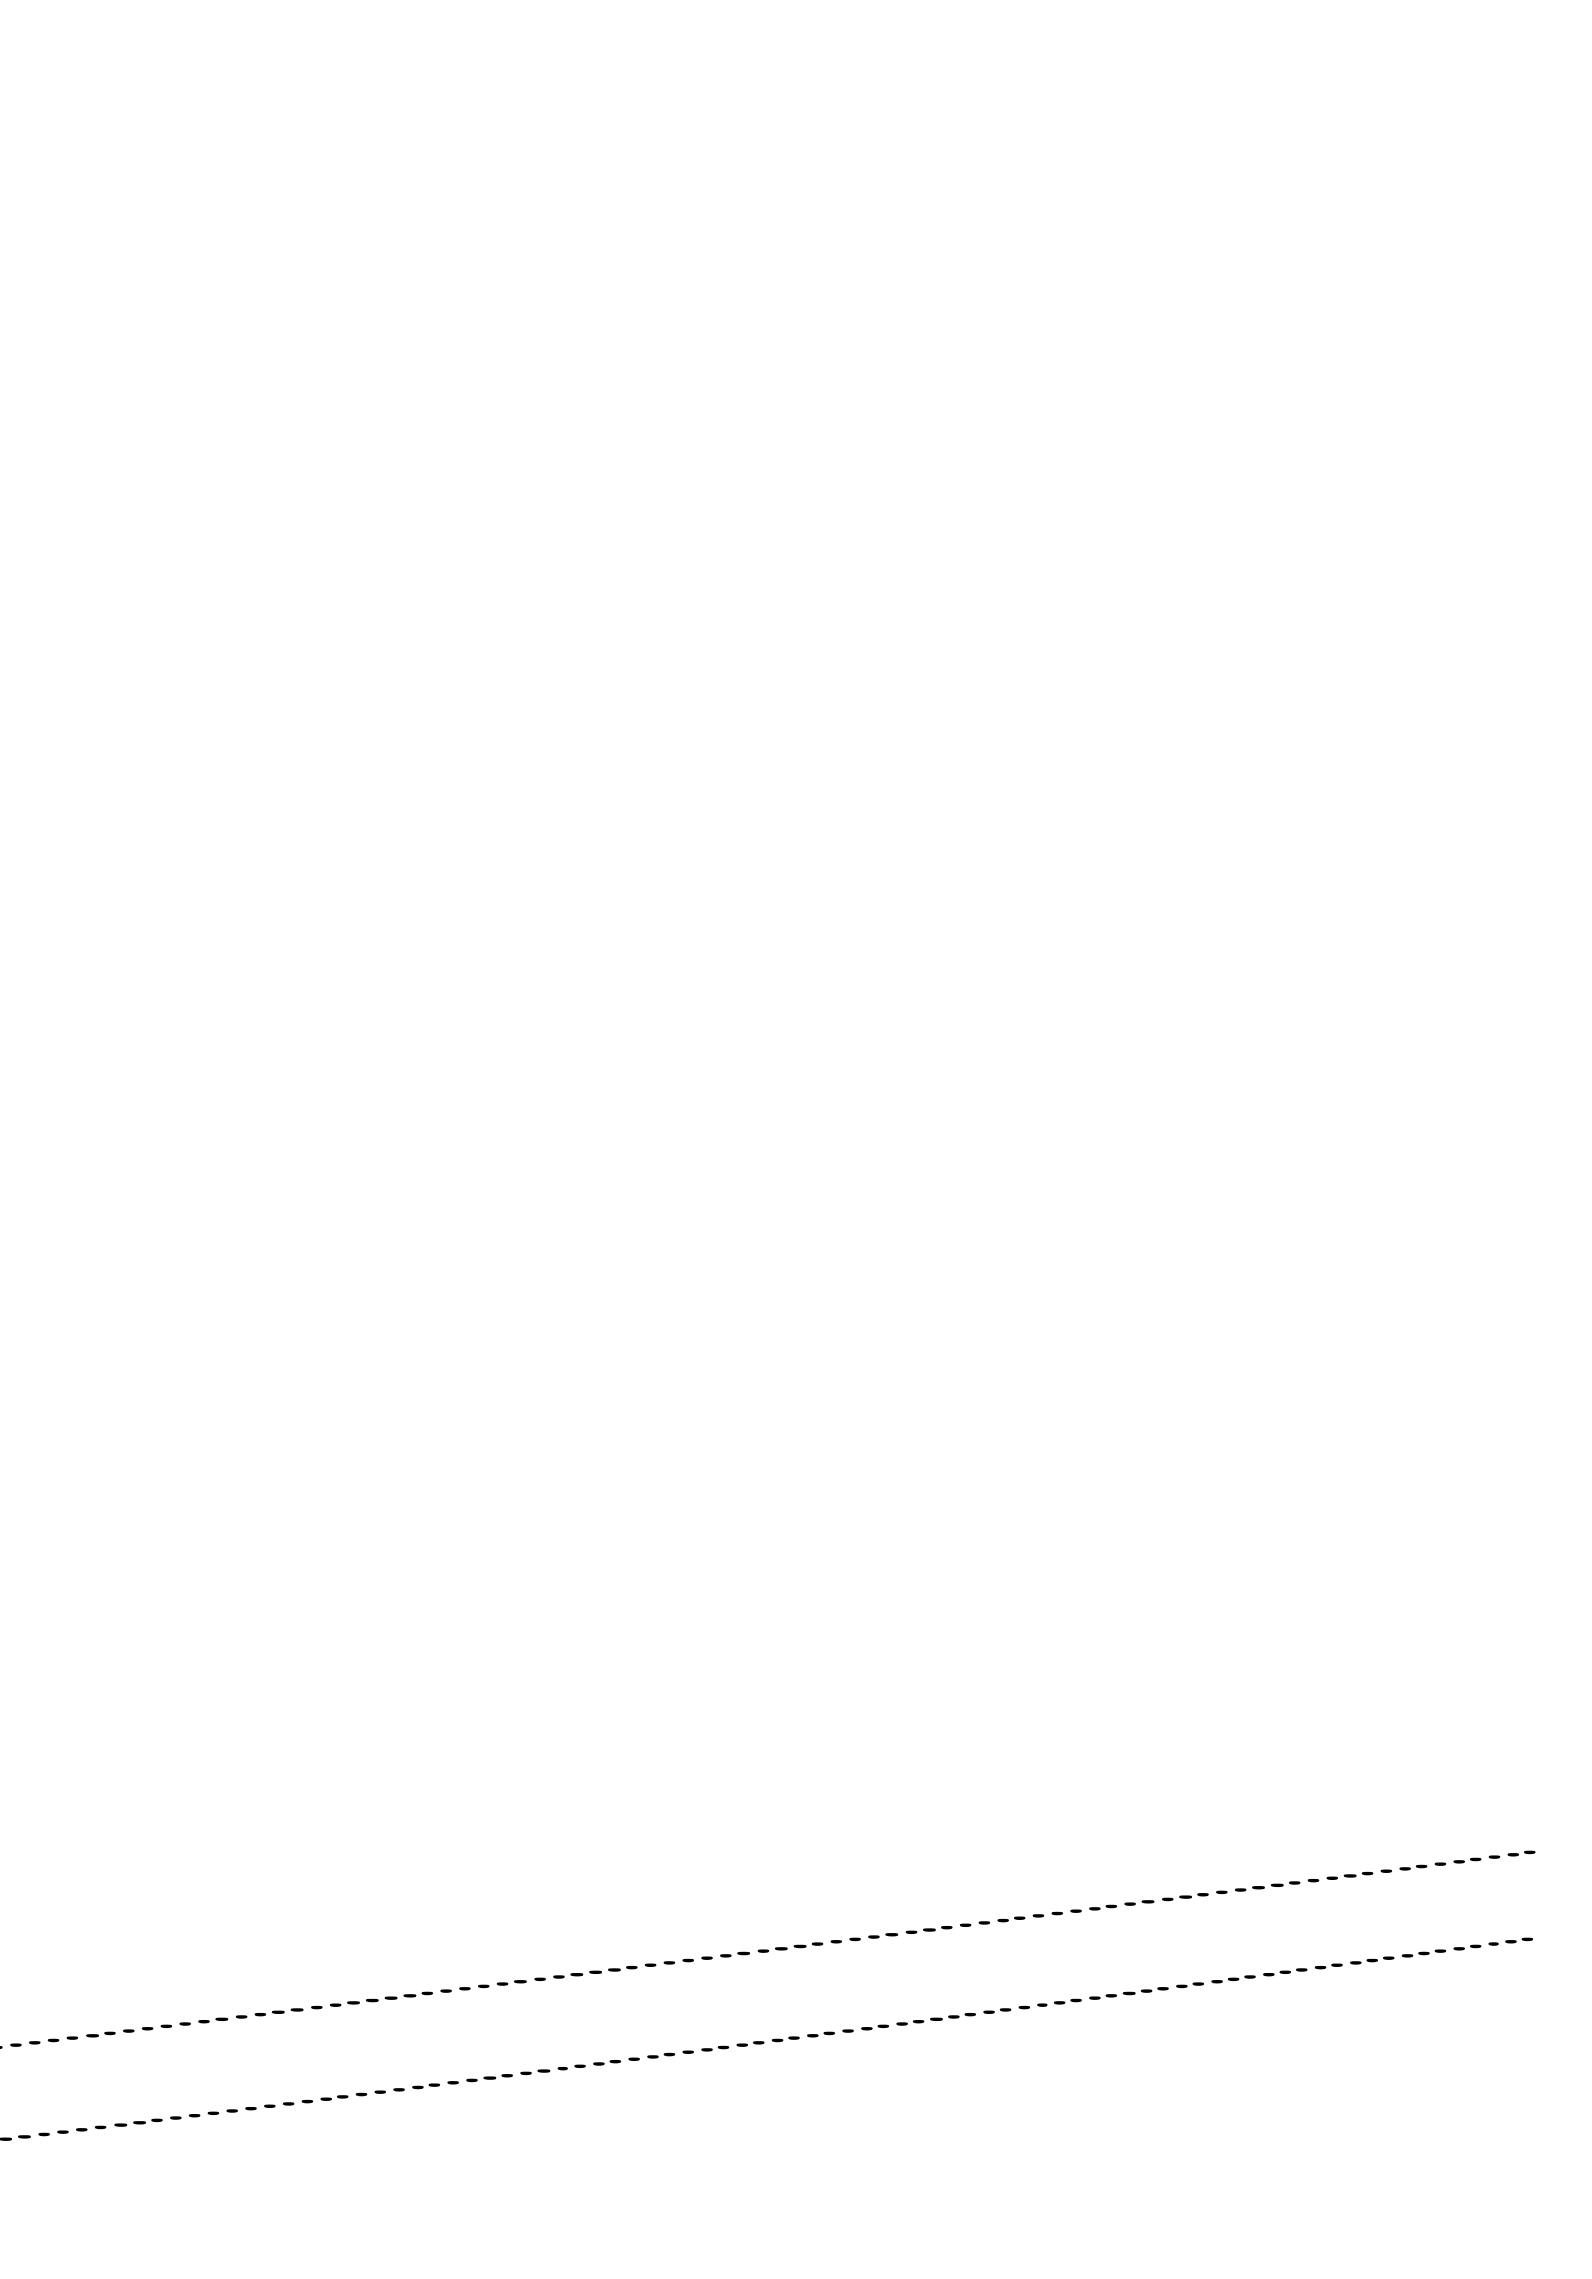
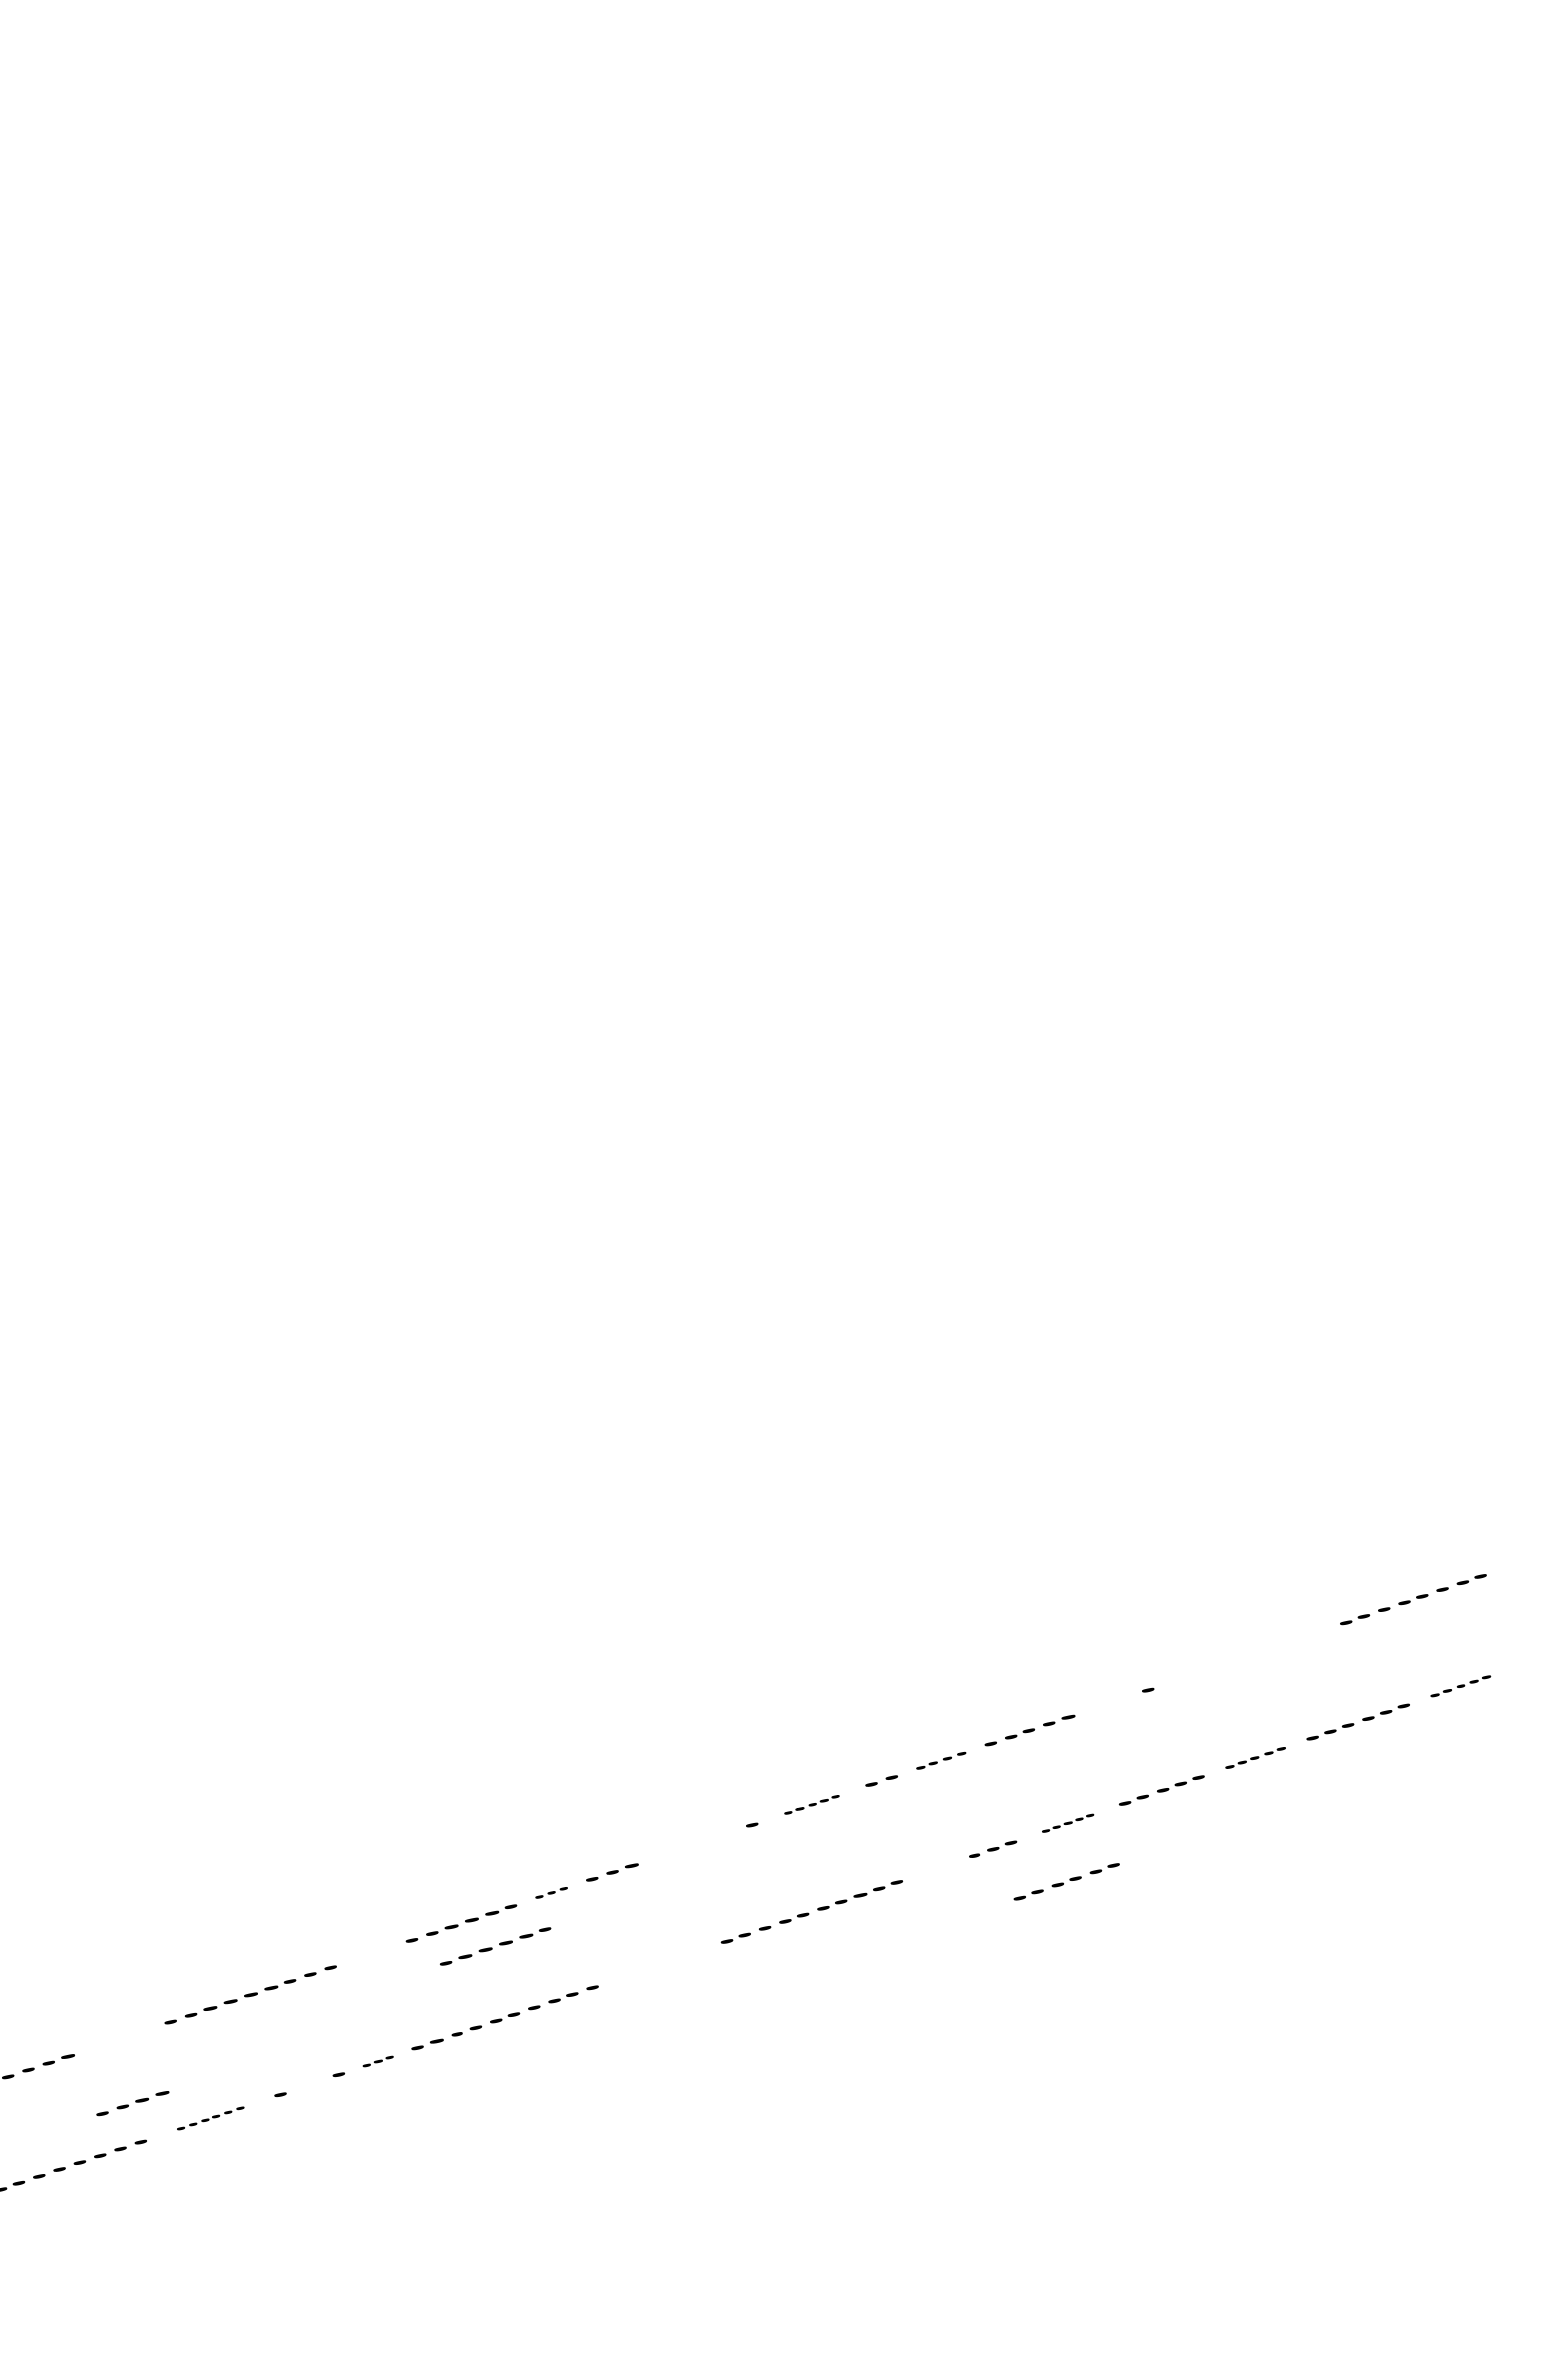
part: (1313, 1880) -> (1247, 1656), removed
part: (1185, 1897) -> (1109, 1704), removed
part: (1029, 1916) -> (940, 1760), size x0.7
part: (910, 1932) -> (812, 1805), size x0.6
part: (1492, 1943) -> (1459, 1685), size x0.7
part: (799, 1946) -> (692, 1845), removed
part: (669, 1962) -> (551, 1892), size x0.6
part: (1302, 1969) -> (1255, 1757), size x0.7
part: (502, 1984) -> (371, 1954), removed
part: (1128, 1993) -> (1067, 1823), size x0.6
part: (611, 1998) -> (495, 1945), added
part: (1006, 2009) -> (935, 1868), removed
part: (269, 2013) -> (132, 2103), moved
part: (750, 2043) -> (1066, 1881), moved
part: (489, 2078) -> (378, 2061), size x0.6
part: (425, 2086) -> (309, 2085), removed
part: (334, 2097) -> (210, 2117), size x0.6

